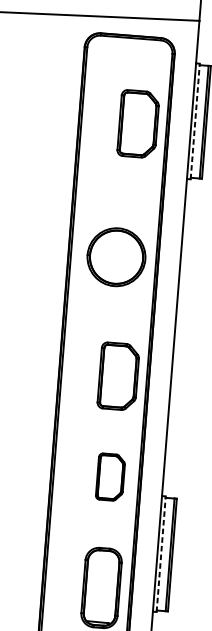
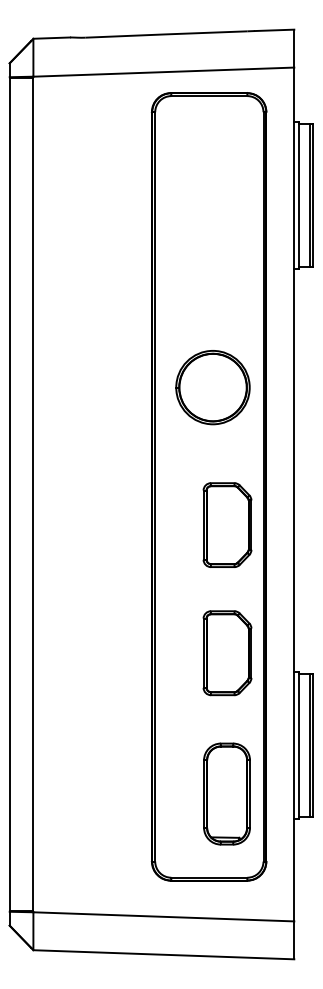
line: (195, 121) -> (299, 195), dashed -> solid
part: (138, 123) -> (227, 203), removed
part: (116, 257) -> (212, 387), moved
part: (110, 477) -> (227, 653), size x1.43
line: (161, 554) -> (299, 745), dashed -> solid

